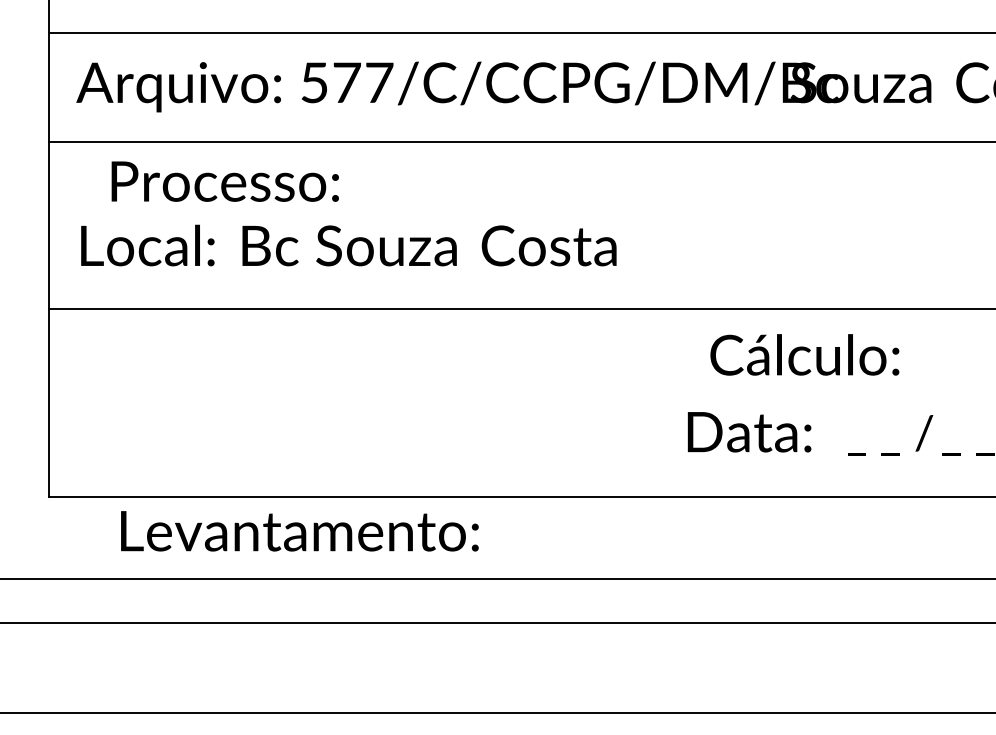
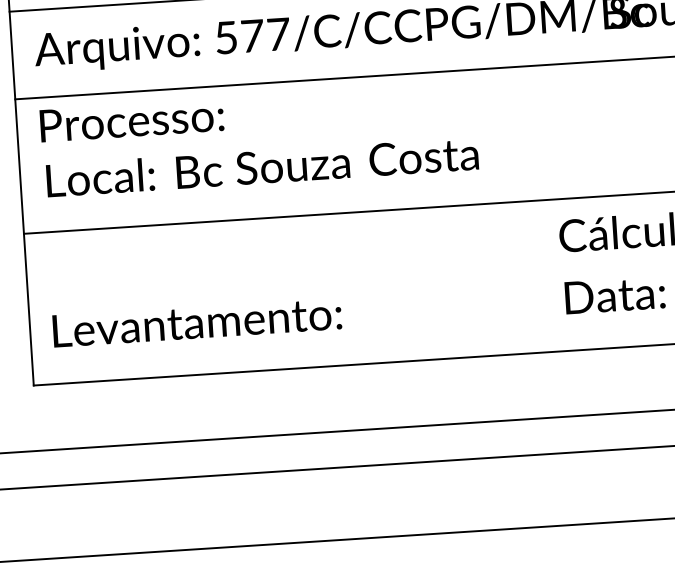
text: (224, 181) -> (131, 120), moved
text: (749, 432) -> (615, 295), moved
text: (299, 531) -> (197, 322), moved

